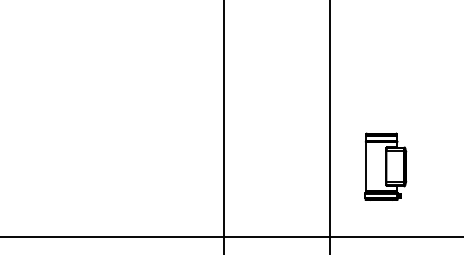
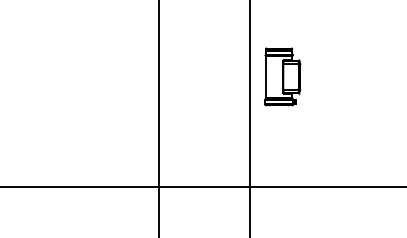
part: (385, 166) -> (282, 76), moved

